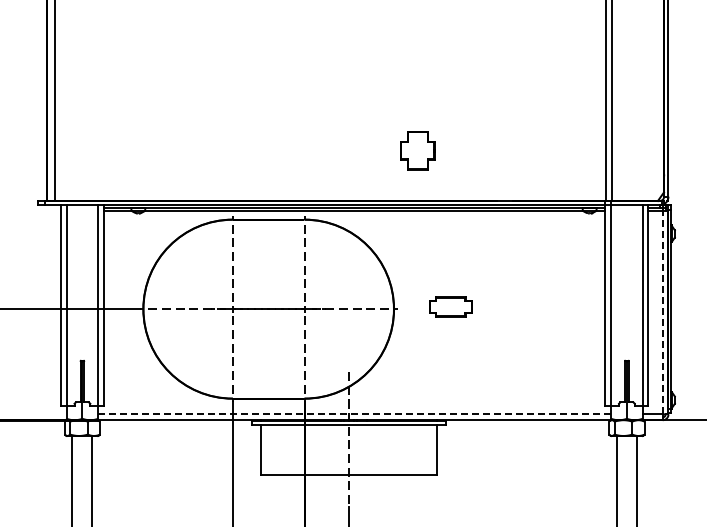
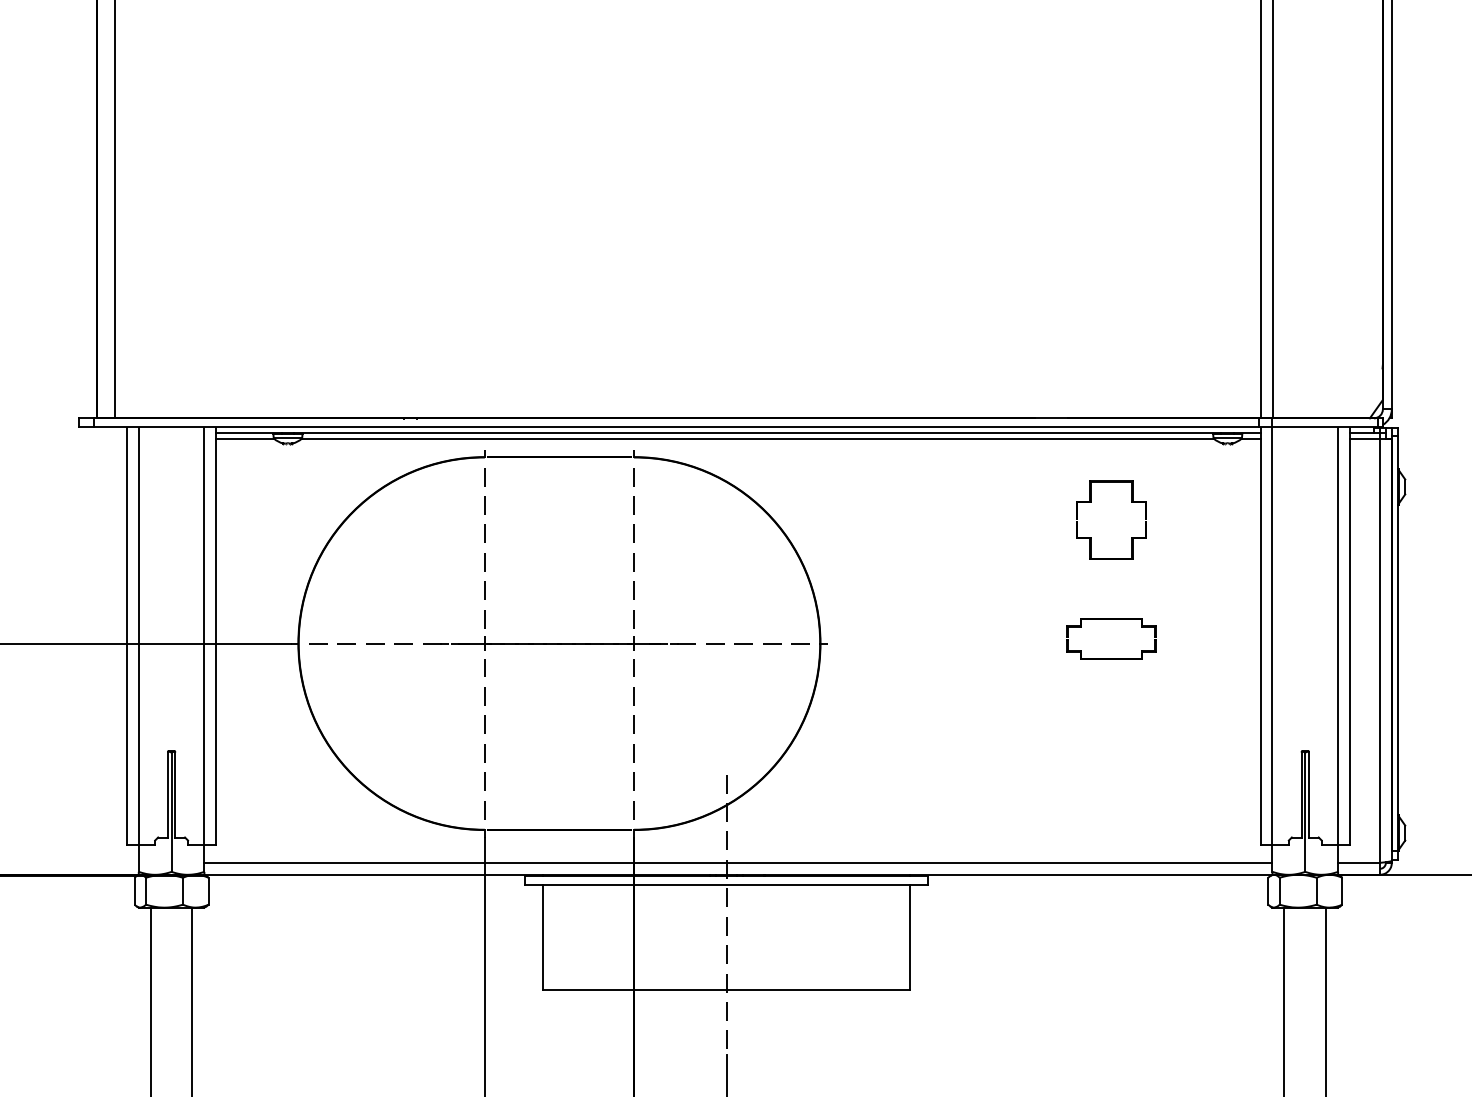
part: (417, 150) -> (1110, 519), moved
part: (450, 306) -> (1110, 638), moved
line: (662, 312) -> (1379, 650), dashed -> solid
line: (355, 414) -> (740, 862), dashed -> solid

